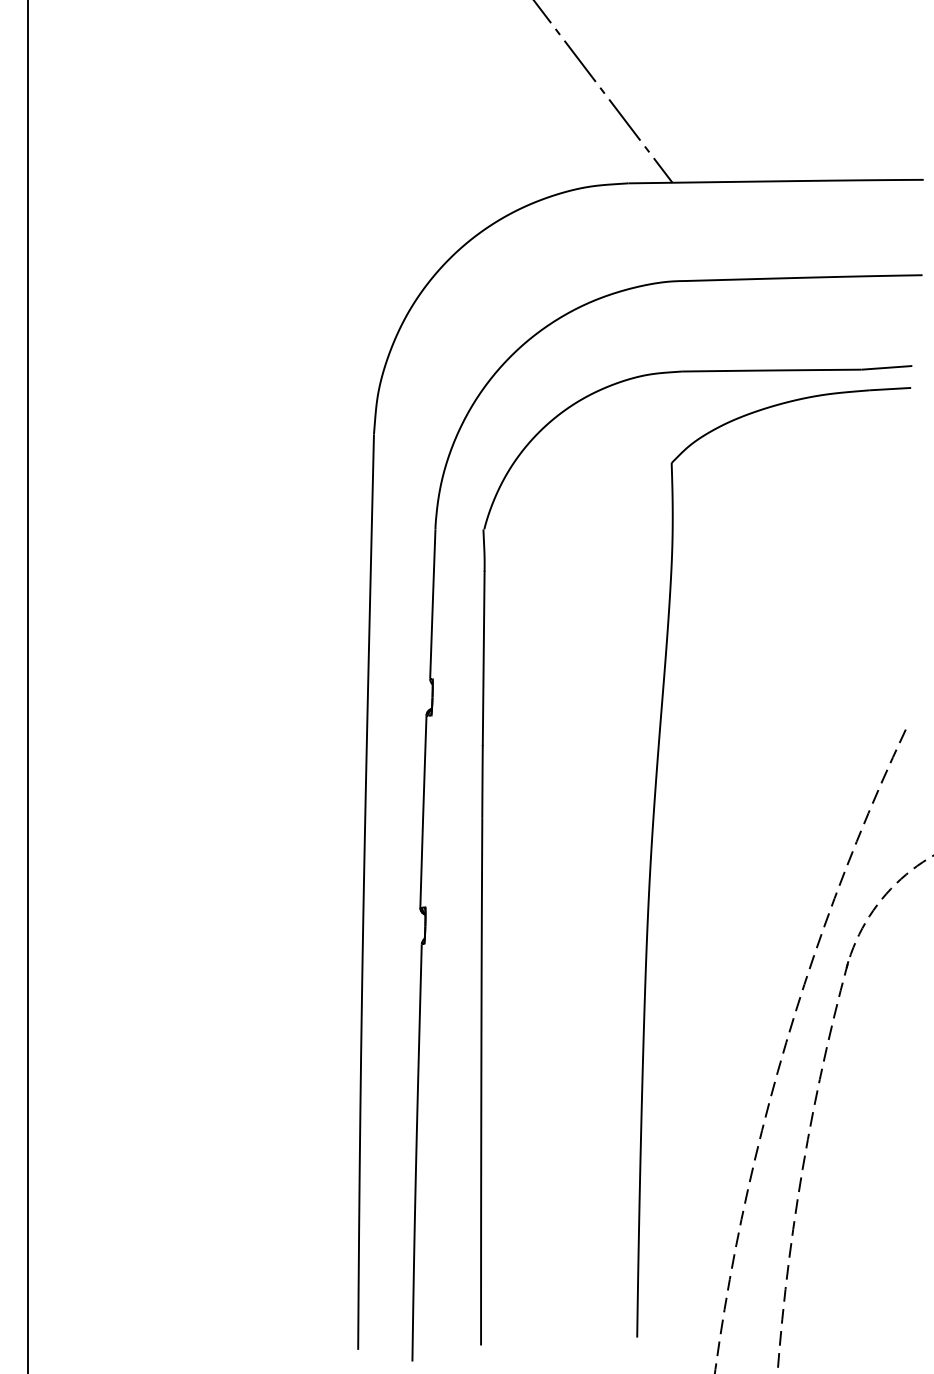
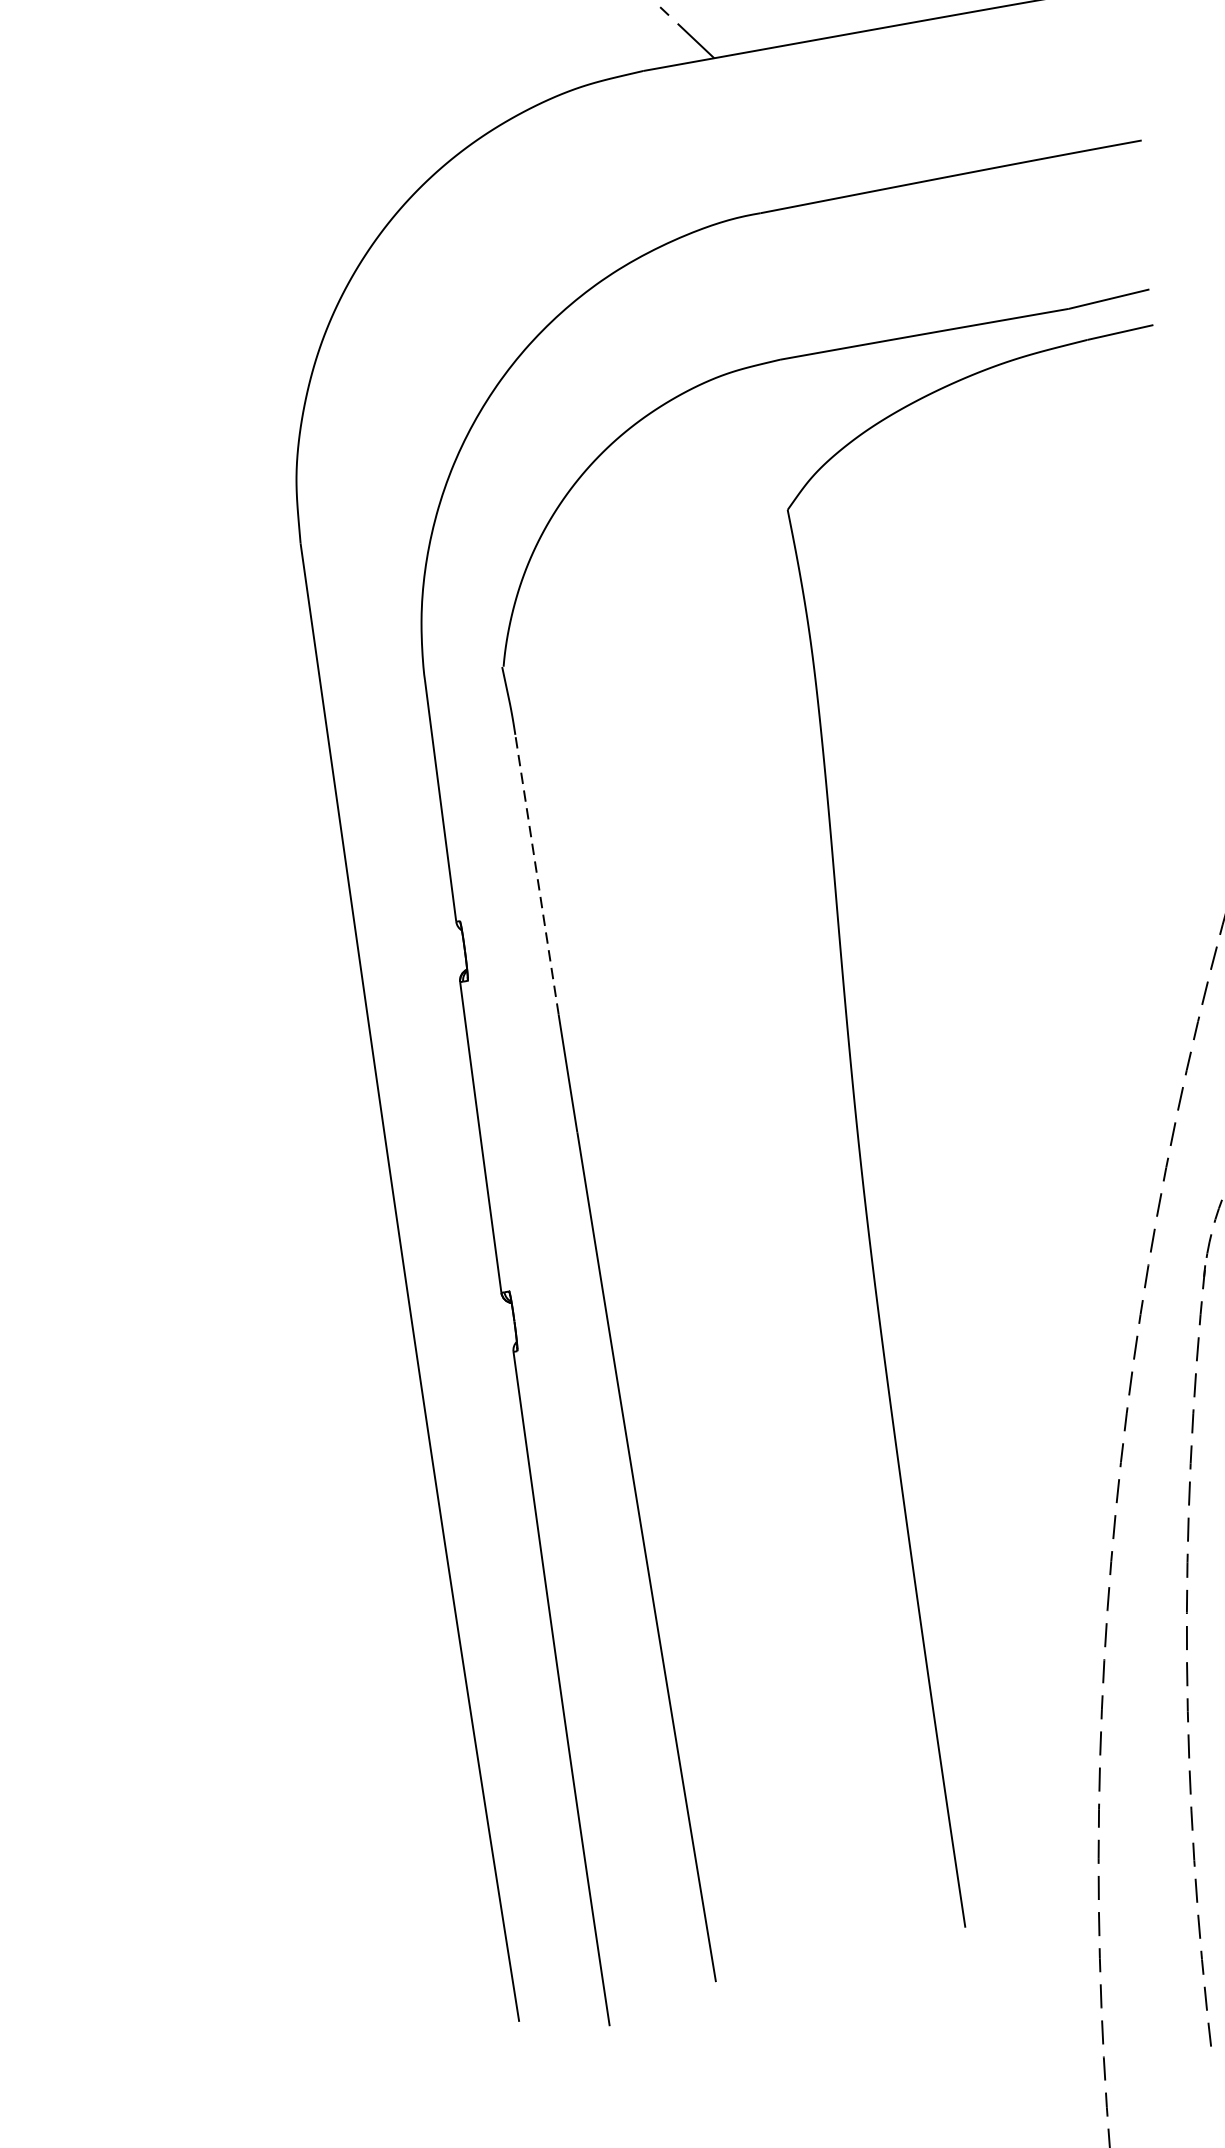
line: (483, 658) -> (536, 874), solid -> dashed

